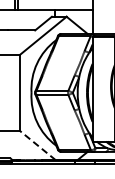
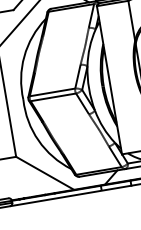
line: (37, 145) -> (44, 173), dashed -> solid

